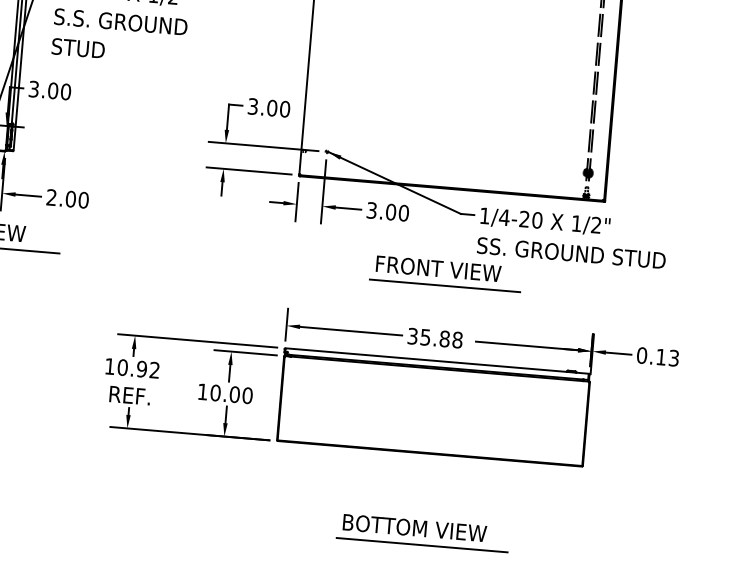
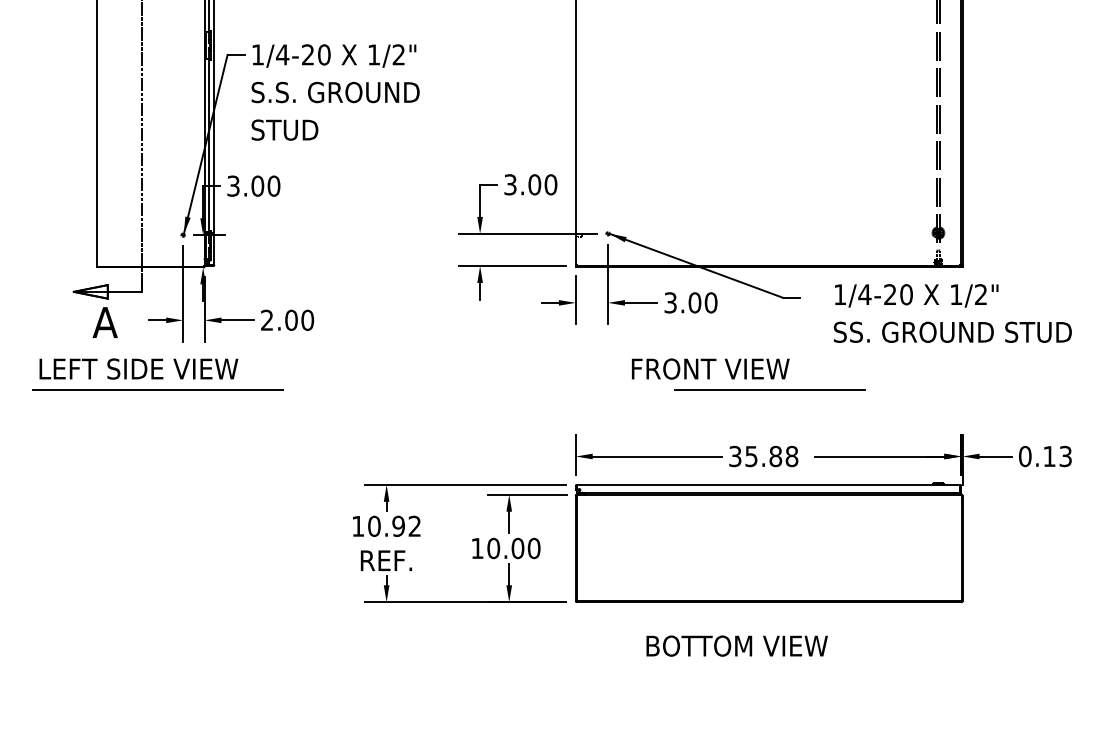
text: (572, 238) -> (952, 313), moved
text: (438, 268) -> (710, 368), moved
text: (414, 527) -> (736, 645), moved
line: (422, 544) -> (769, 717), removed

